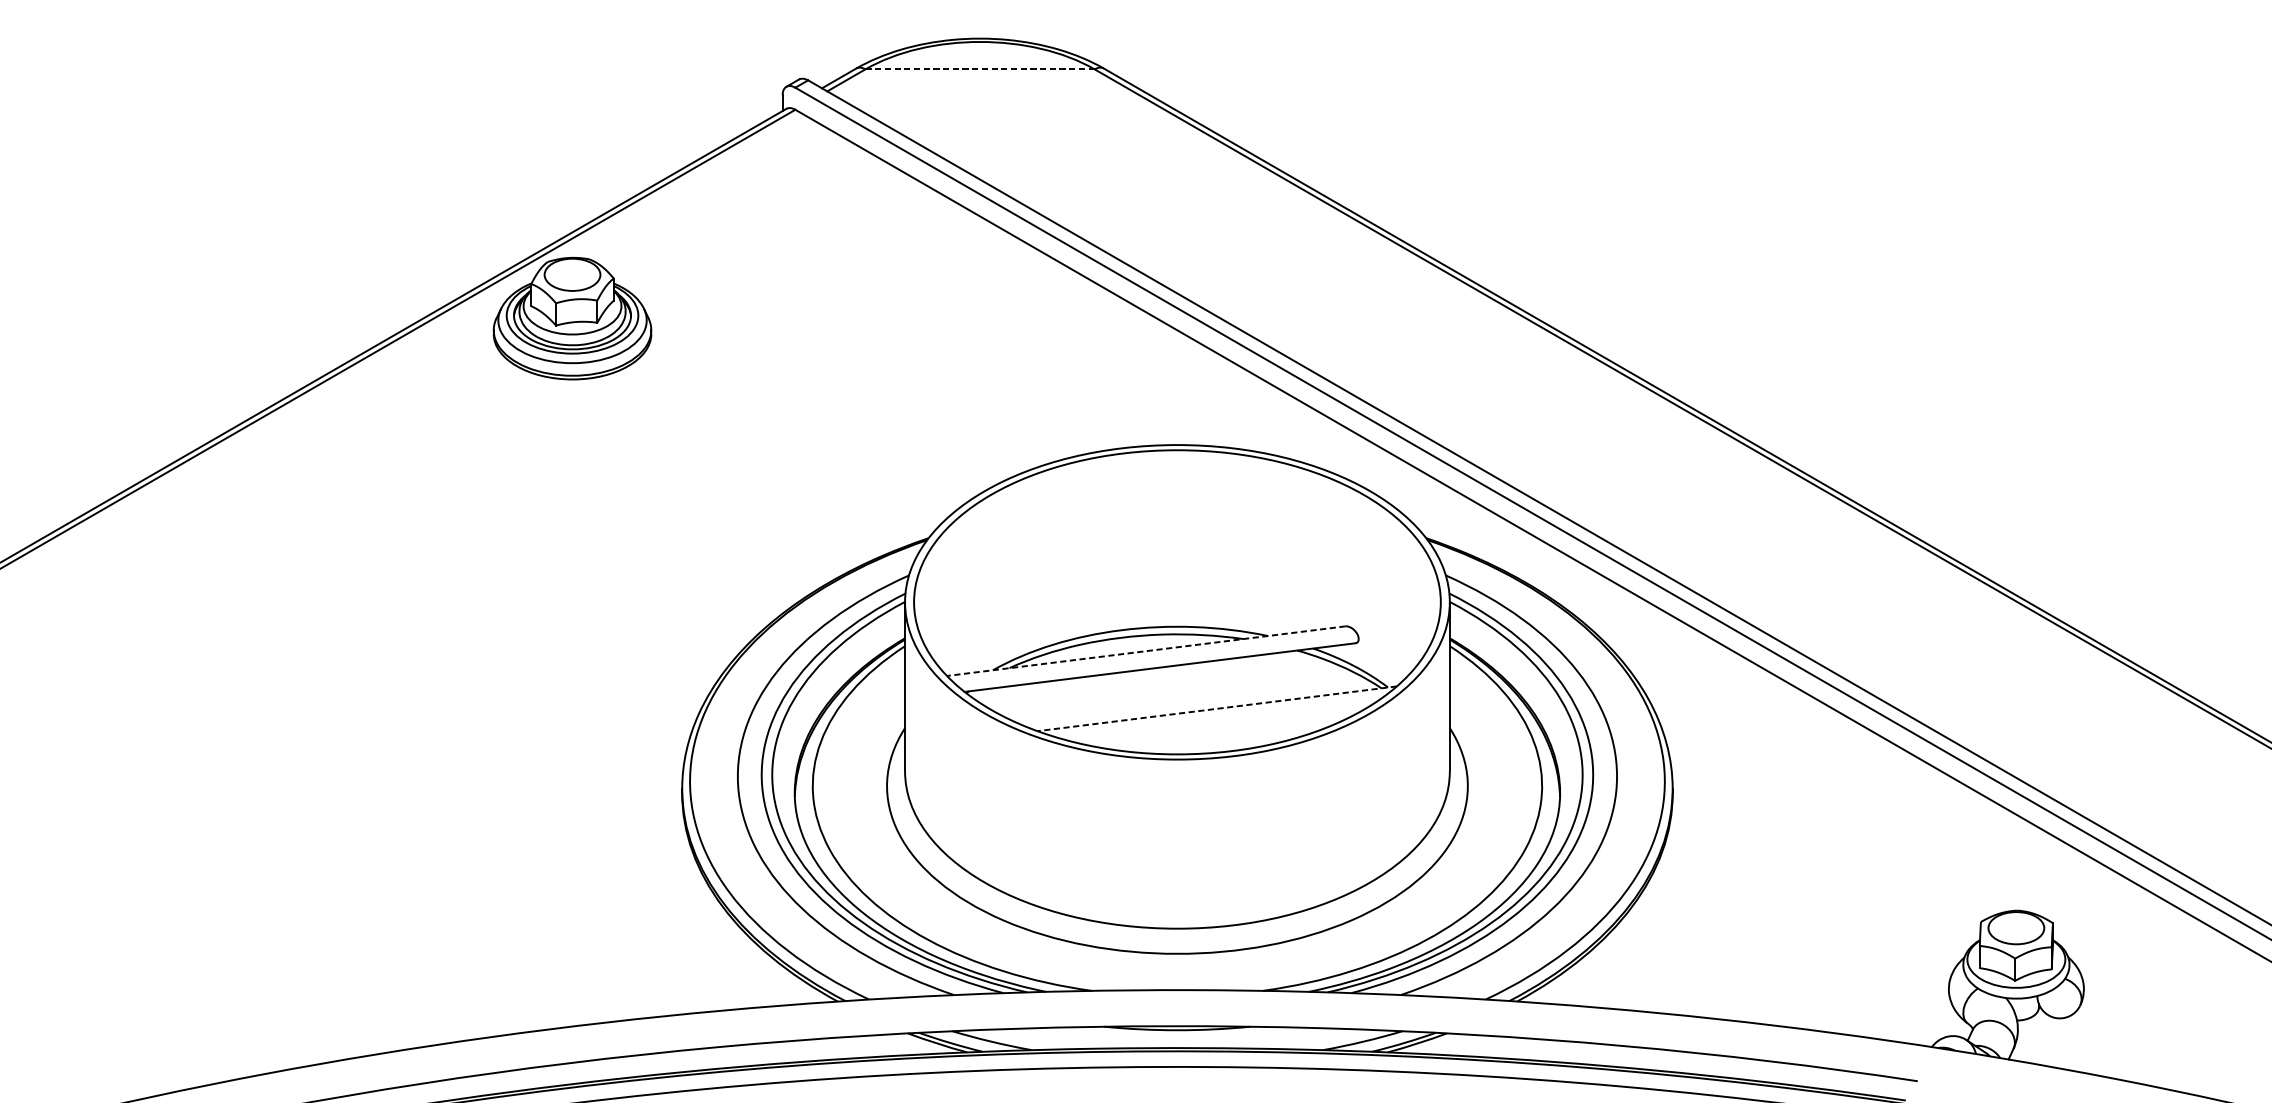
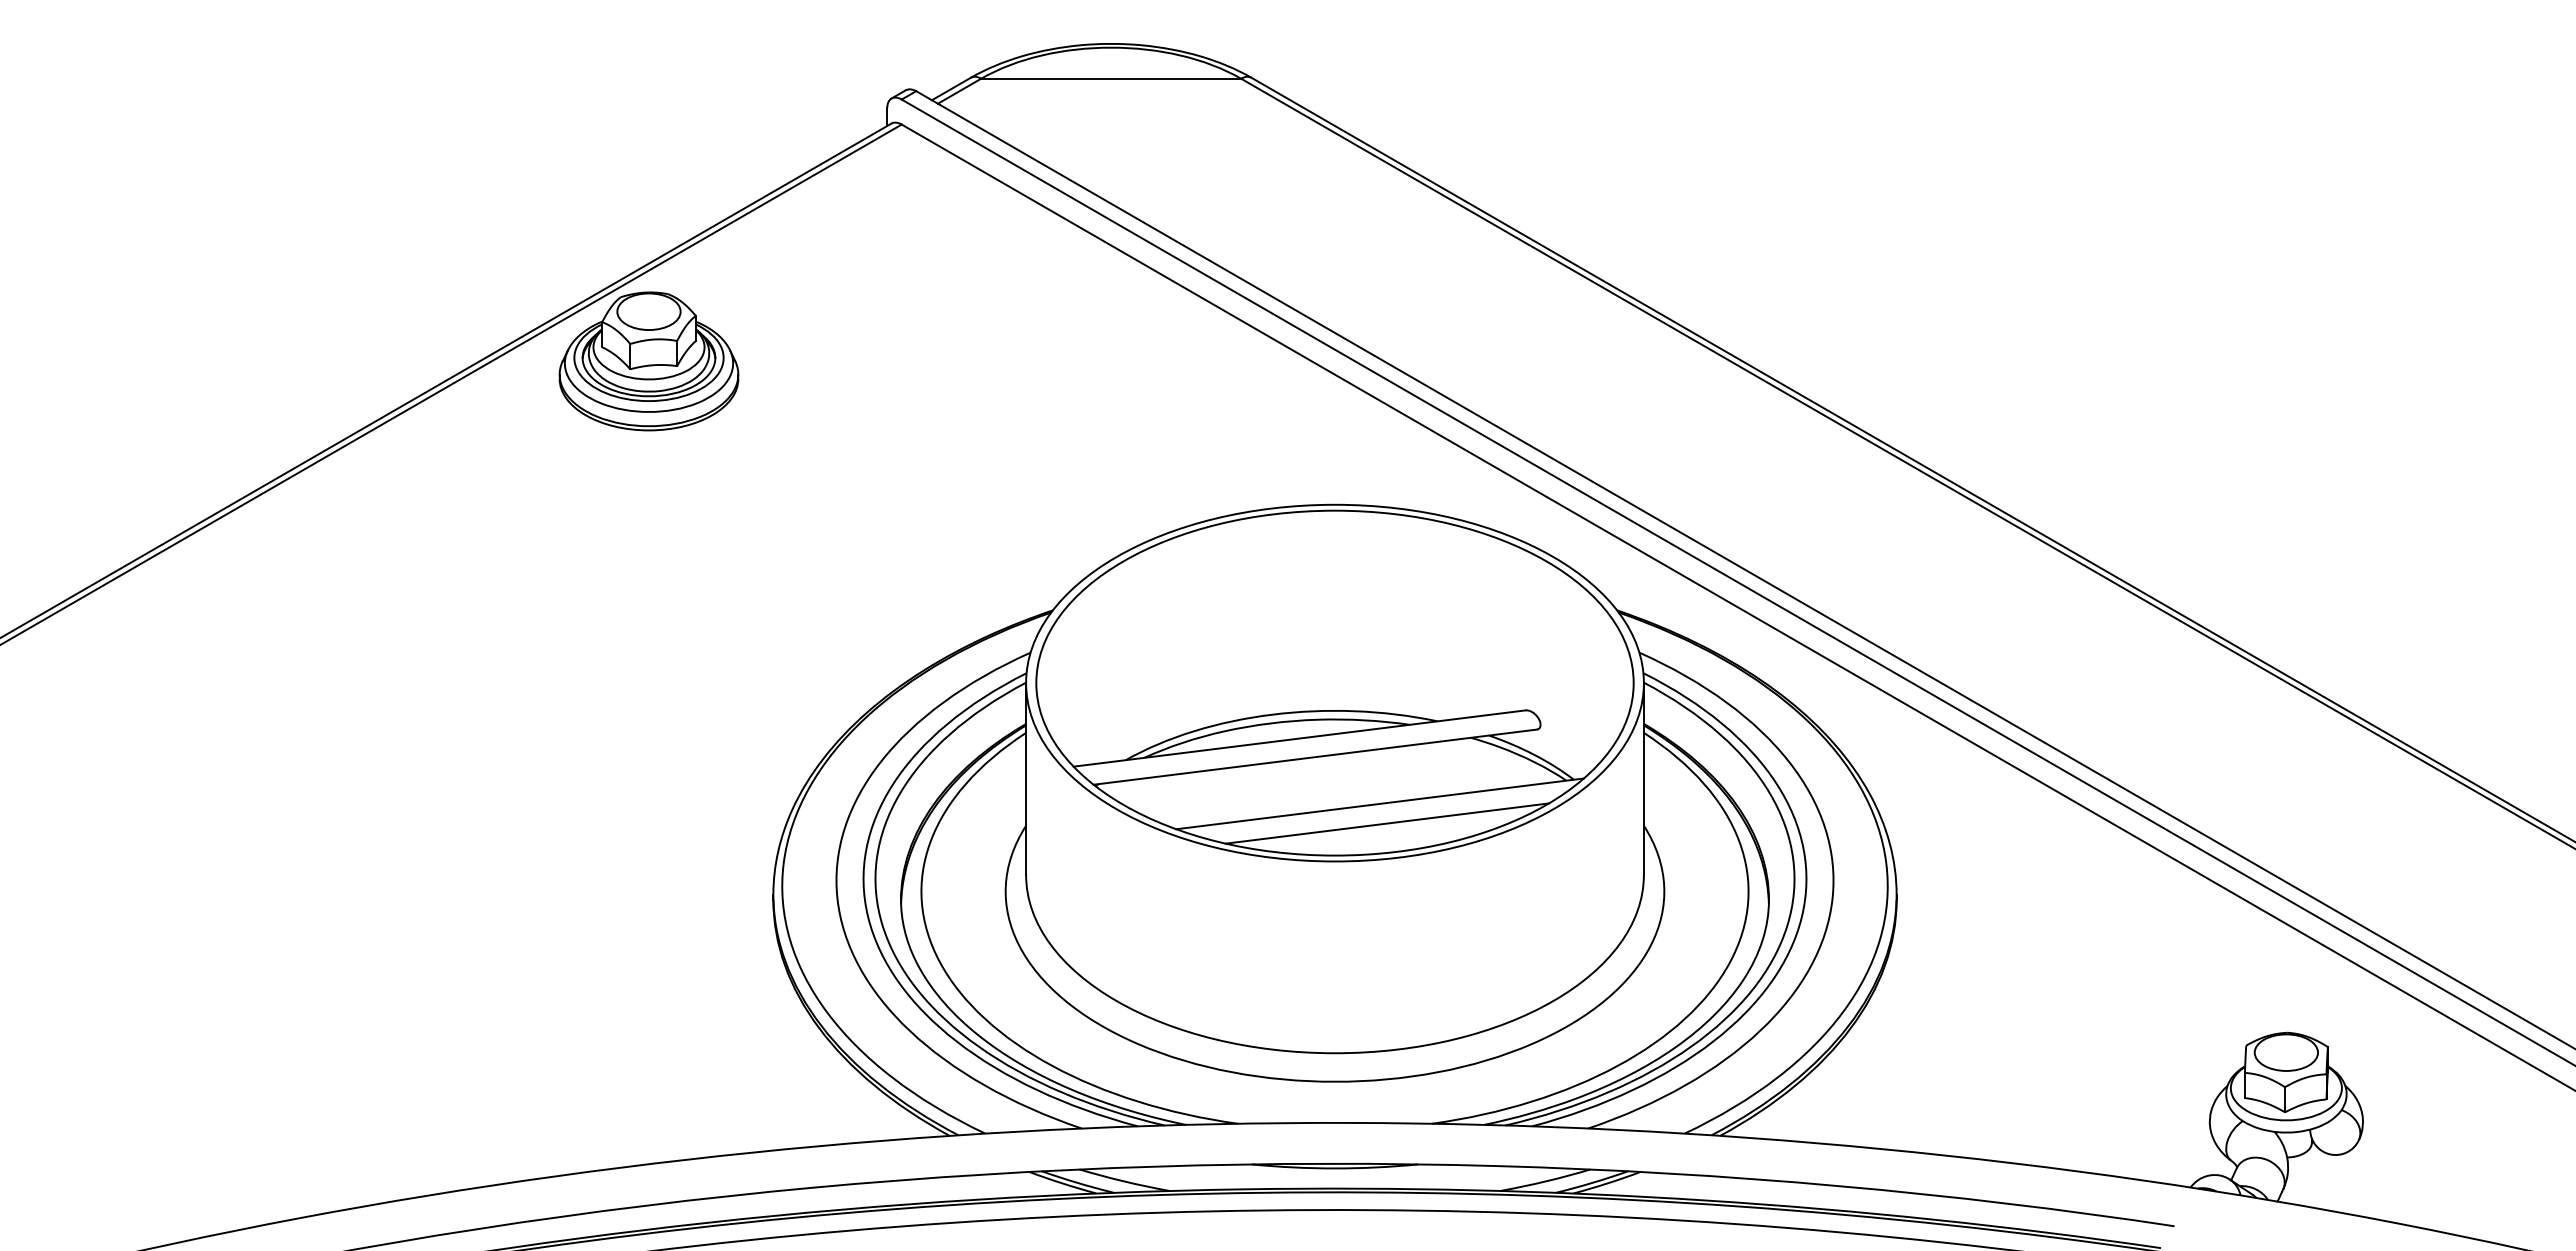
line: (980, 69) -> (1111, 78), dashed -> solid
line: (1146, 651) -> (1299, 738), dashed -> solid
line: (1216, 708) -> (1379, 803), dashed -> solid
line: (1223, 726) -> (1387, 823), added

